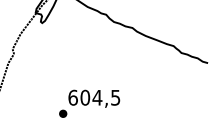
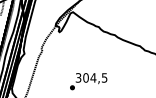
text: (73, 97) -> (78, 77), 604,5 -> 304,5

